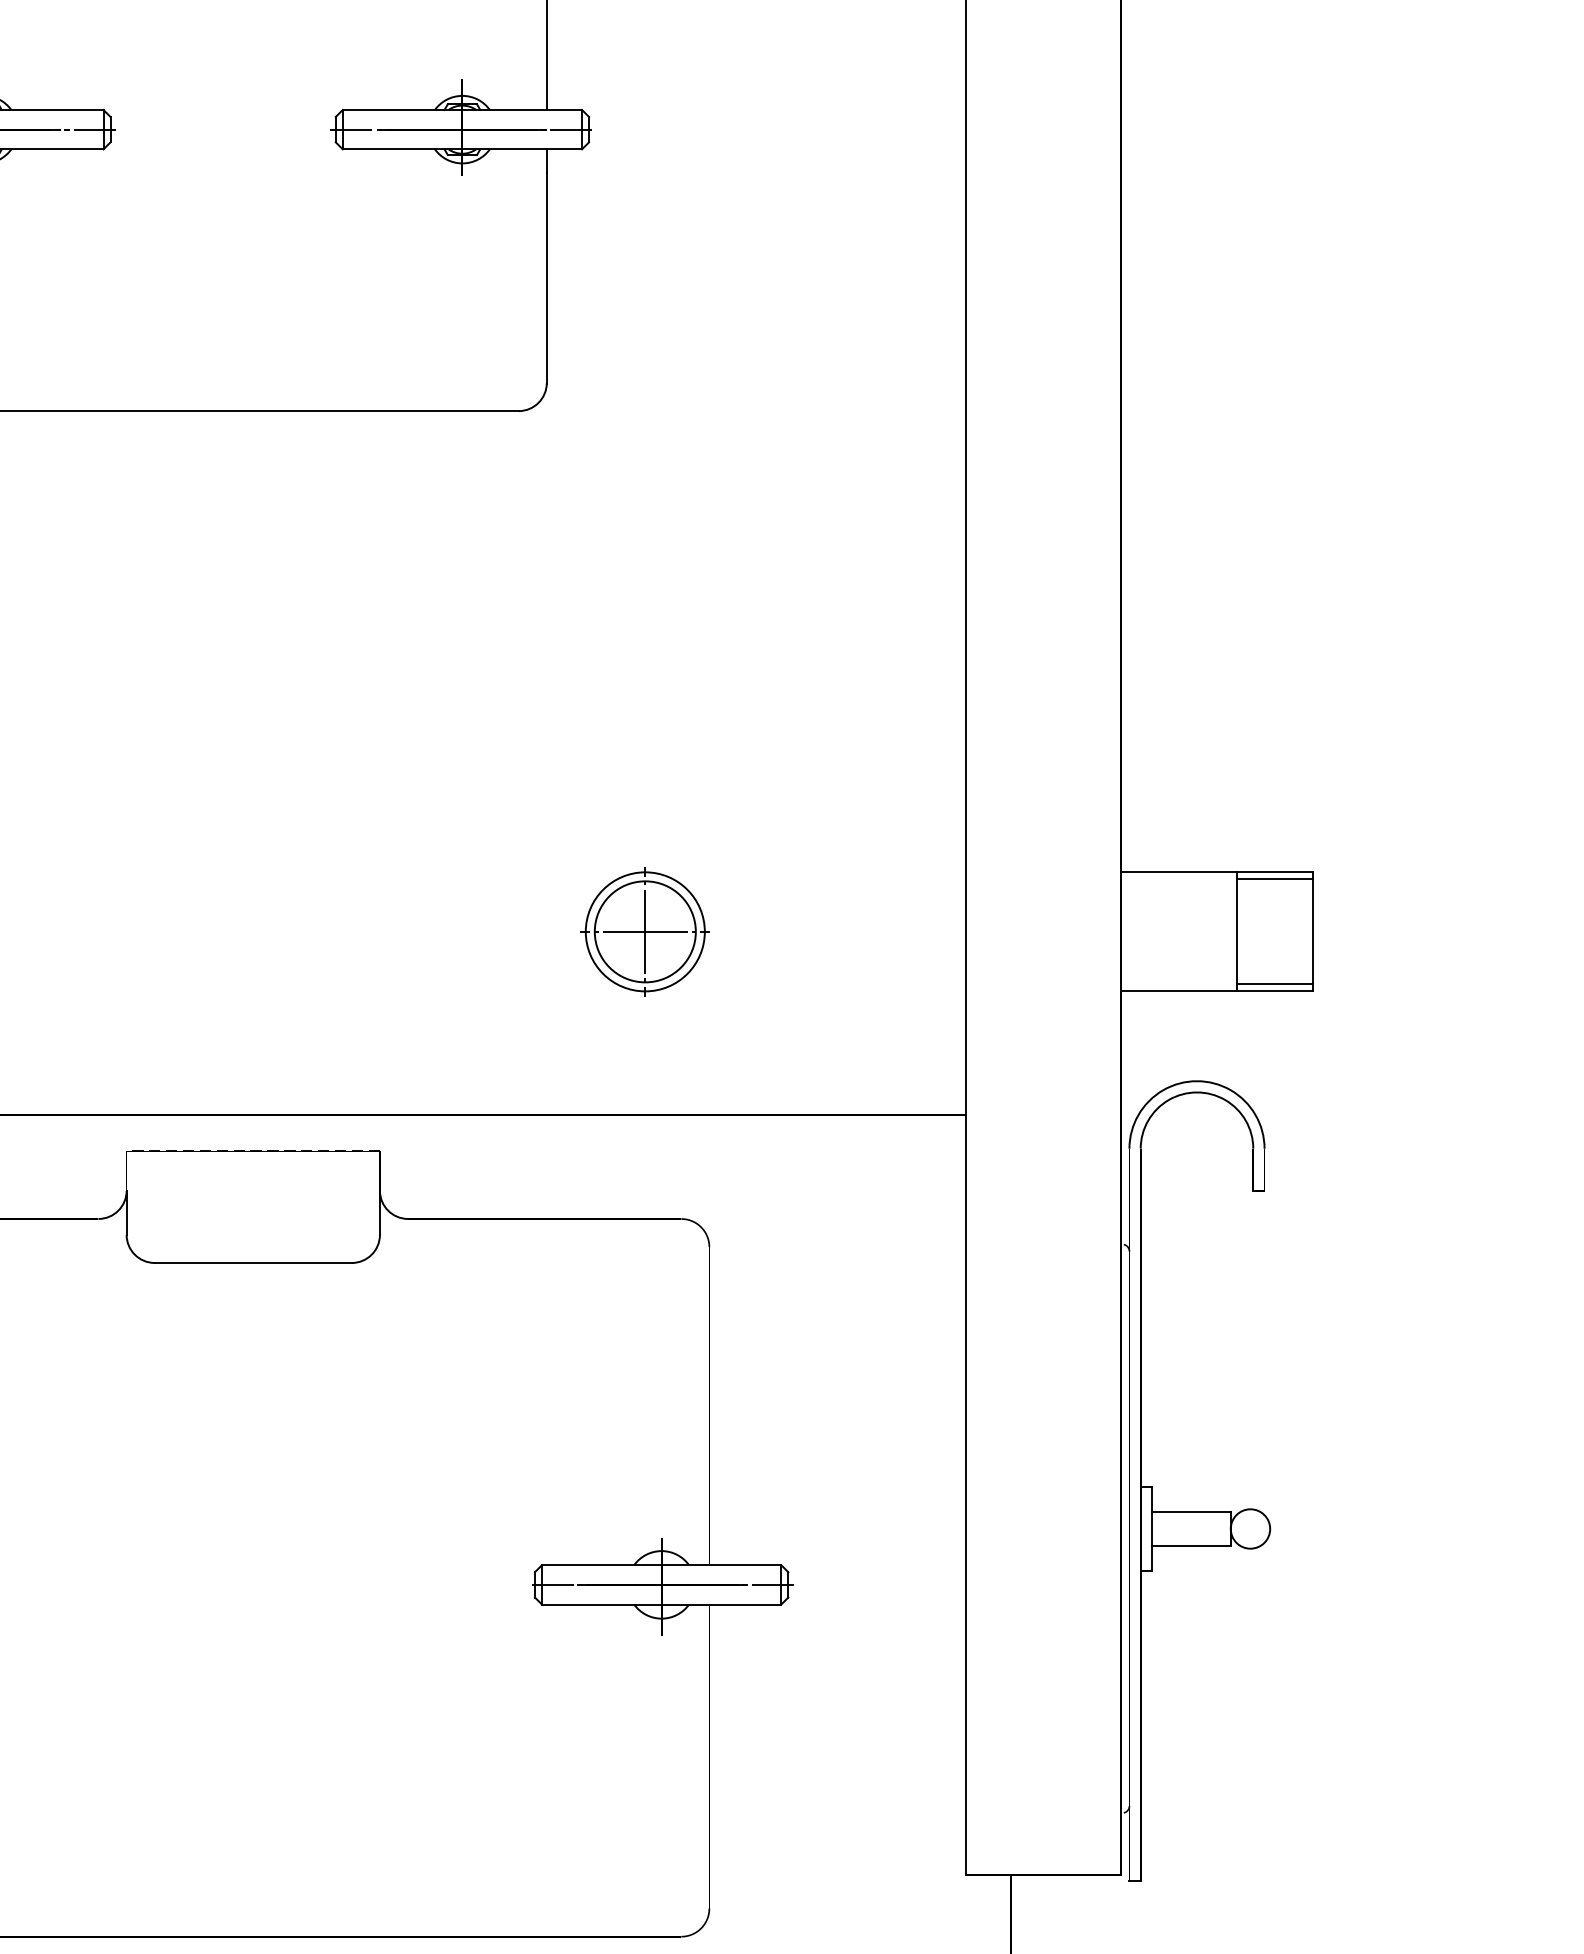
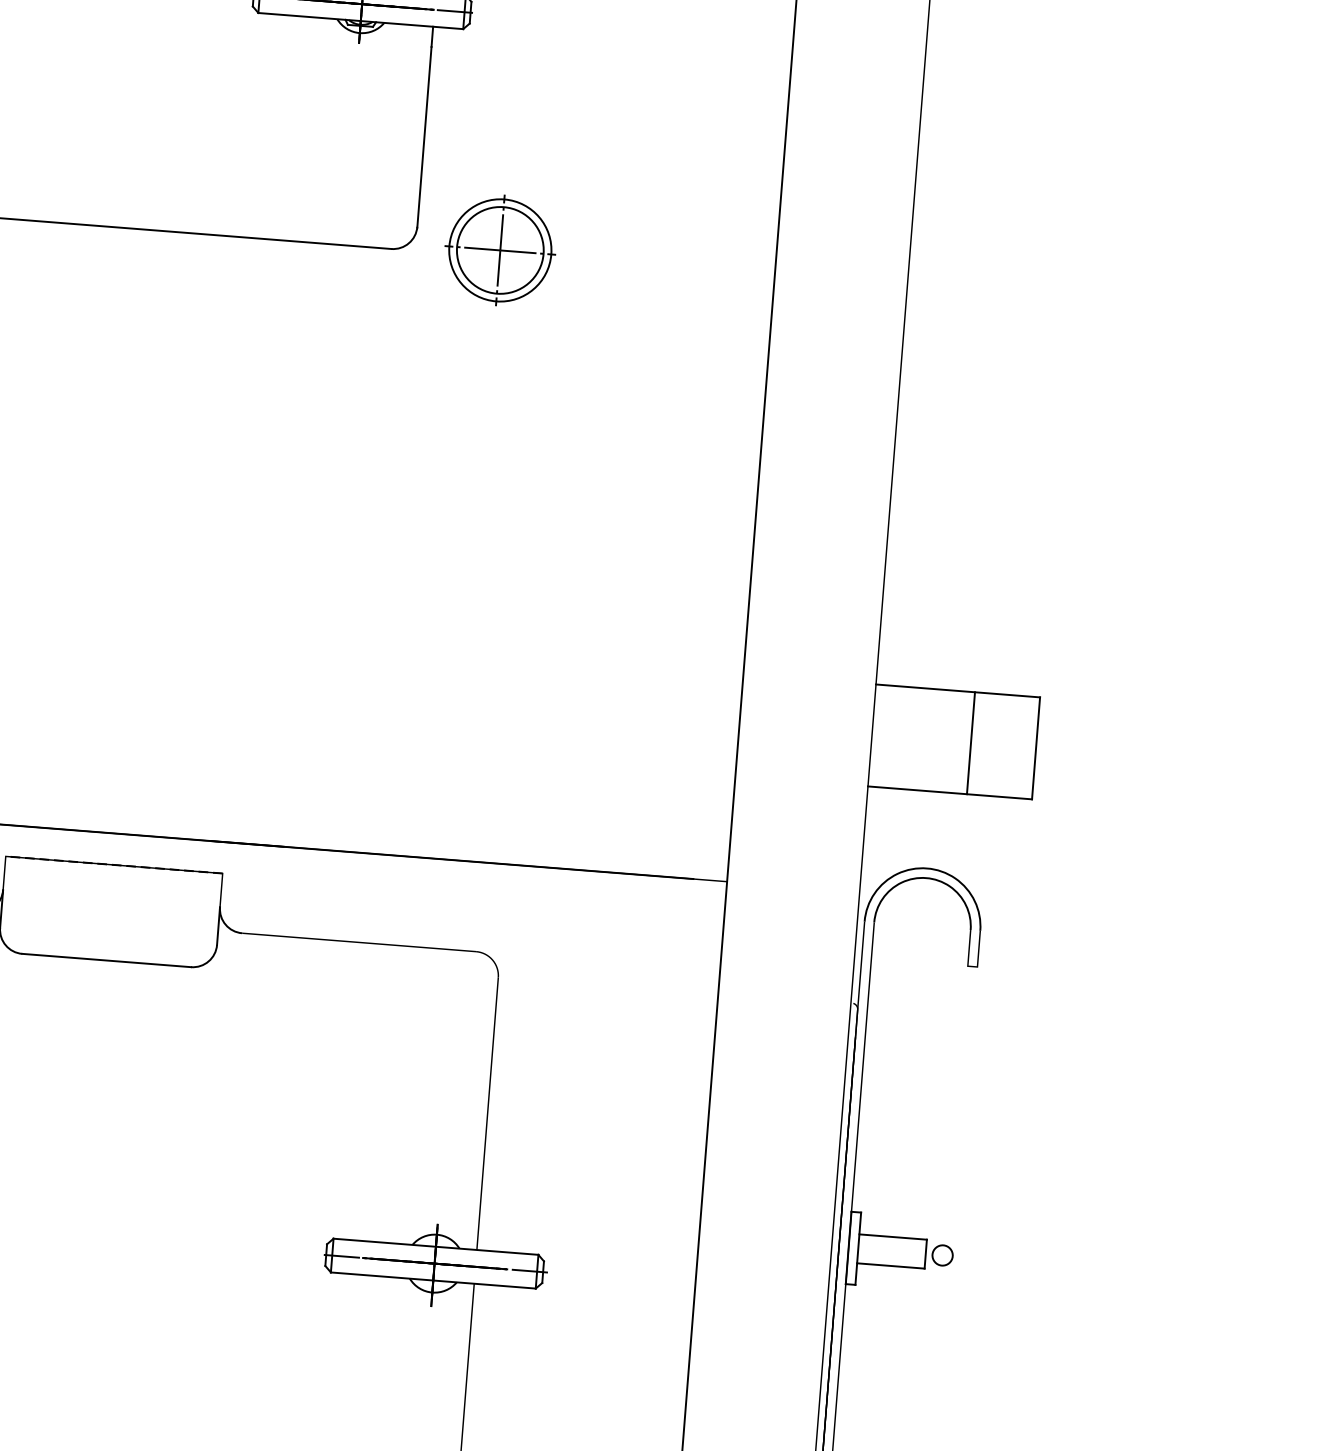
line: (1274, 878) -> (1007, 700), removed
part: (644, 931) -> (499, 250), moved
line: (1274, 983) -> (999, 790), removed
circle: (1250, 1528) -> (942, 1255), size x0.6

